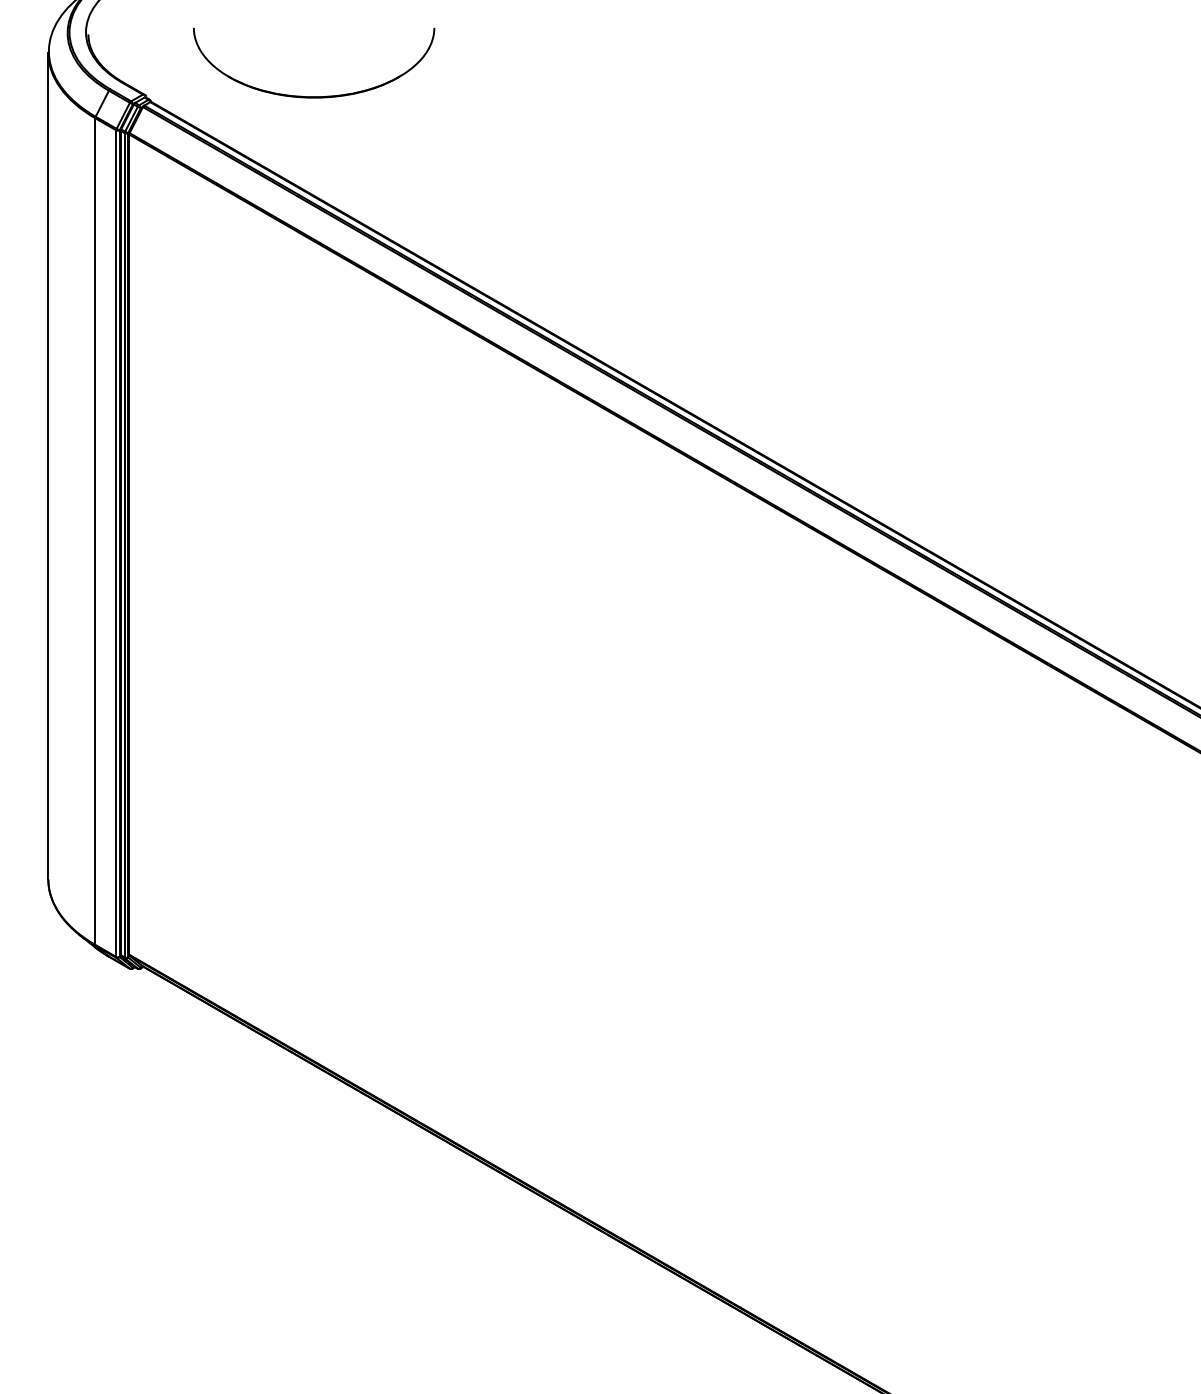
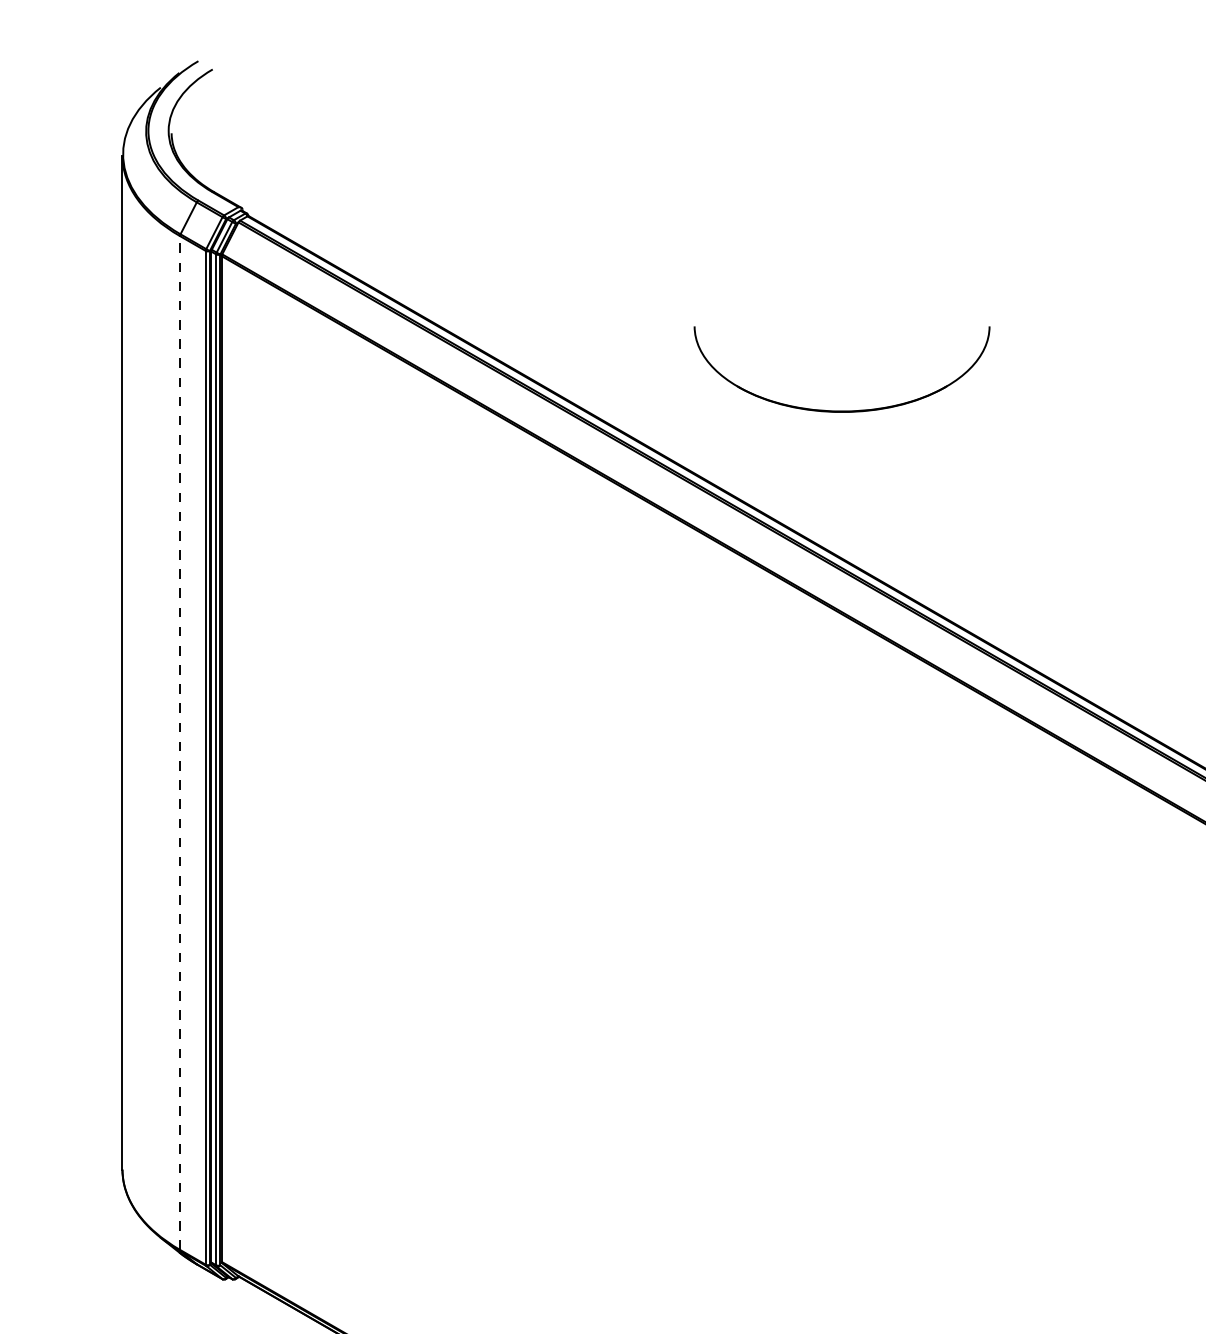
part: (314, 96) -> (842, 410), moved
line: (95, 531) -> (180, 742), solid -> dashed

